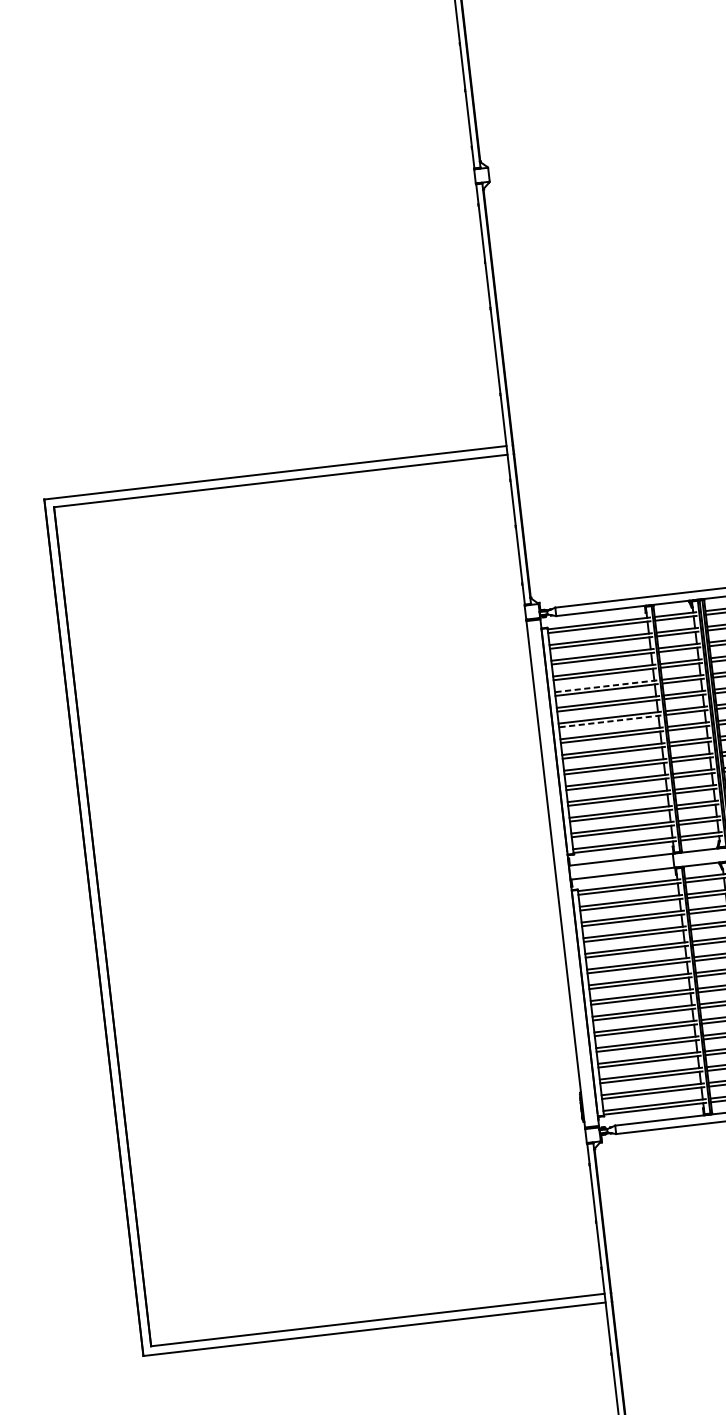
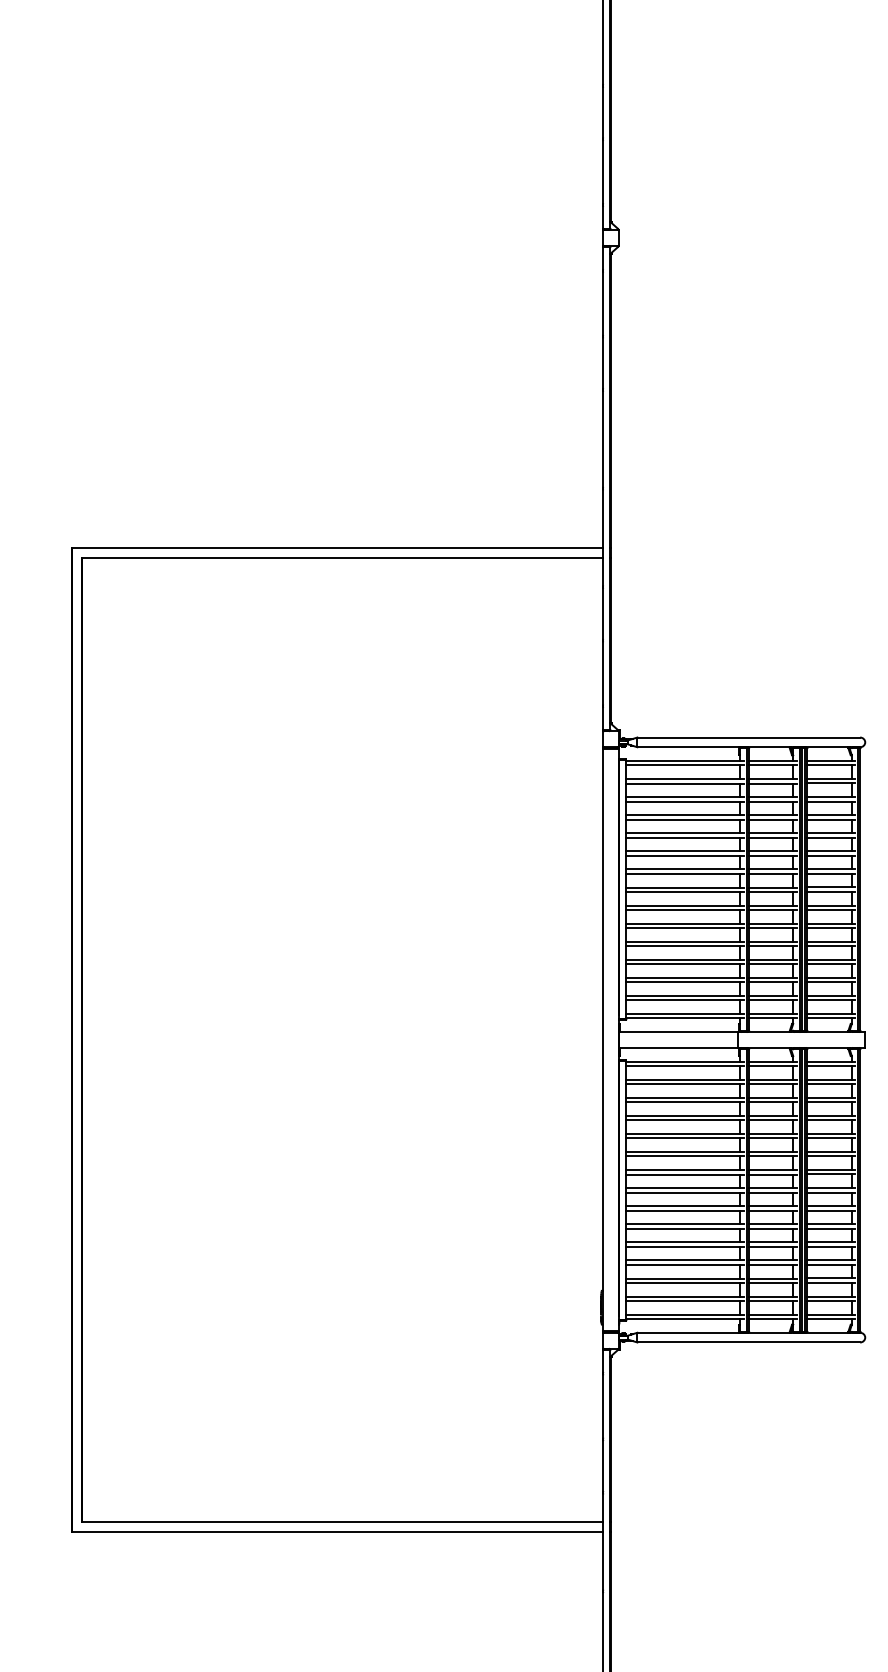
line: (605, 686) -> (684, 833), dashed -> solid
line: (609, 721) -> (684, 873), dashed -> solid

